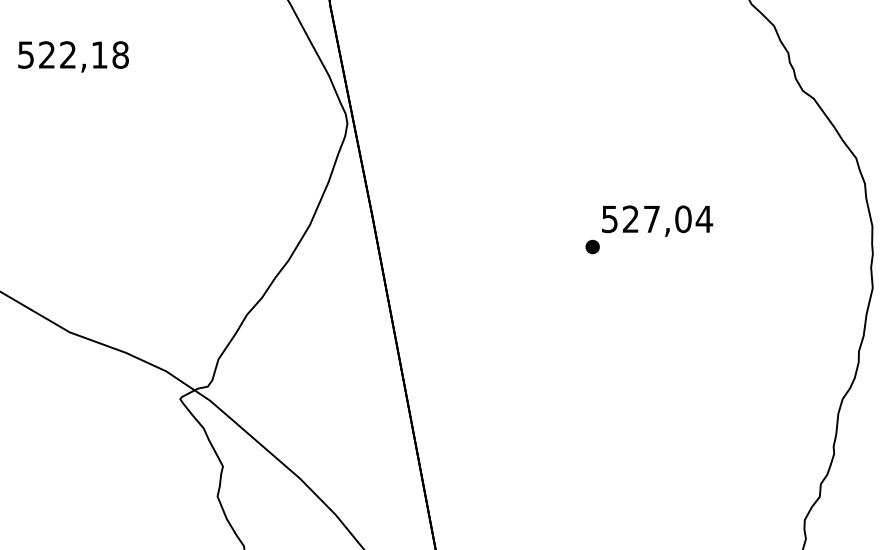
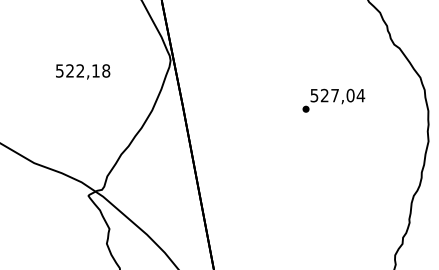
text: (74, 56) -> (83, 71), moved
text: (648, 229) -> (333, 100), moved

